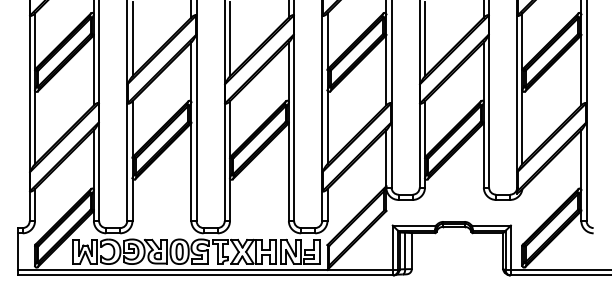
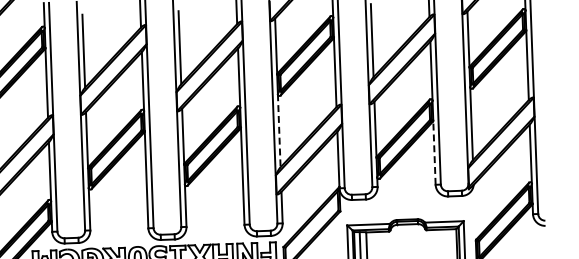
line: (327, 127) -> (279, 131), solid -> dashed
line: (483, 155) -> (434, 153), solid -> dashed

